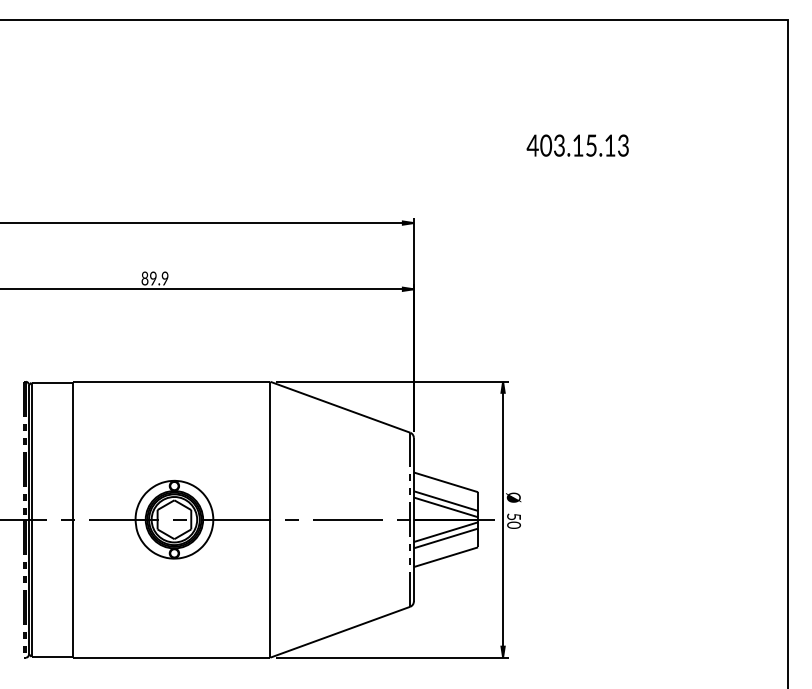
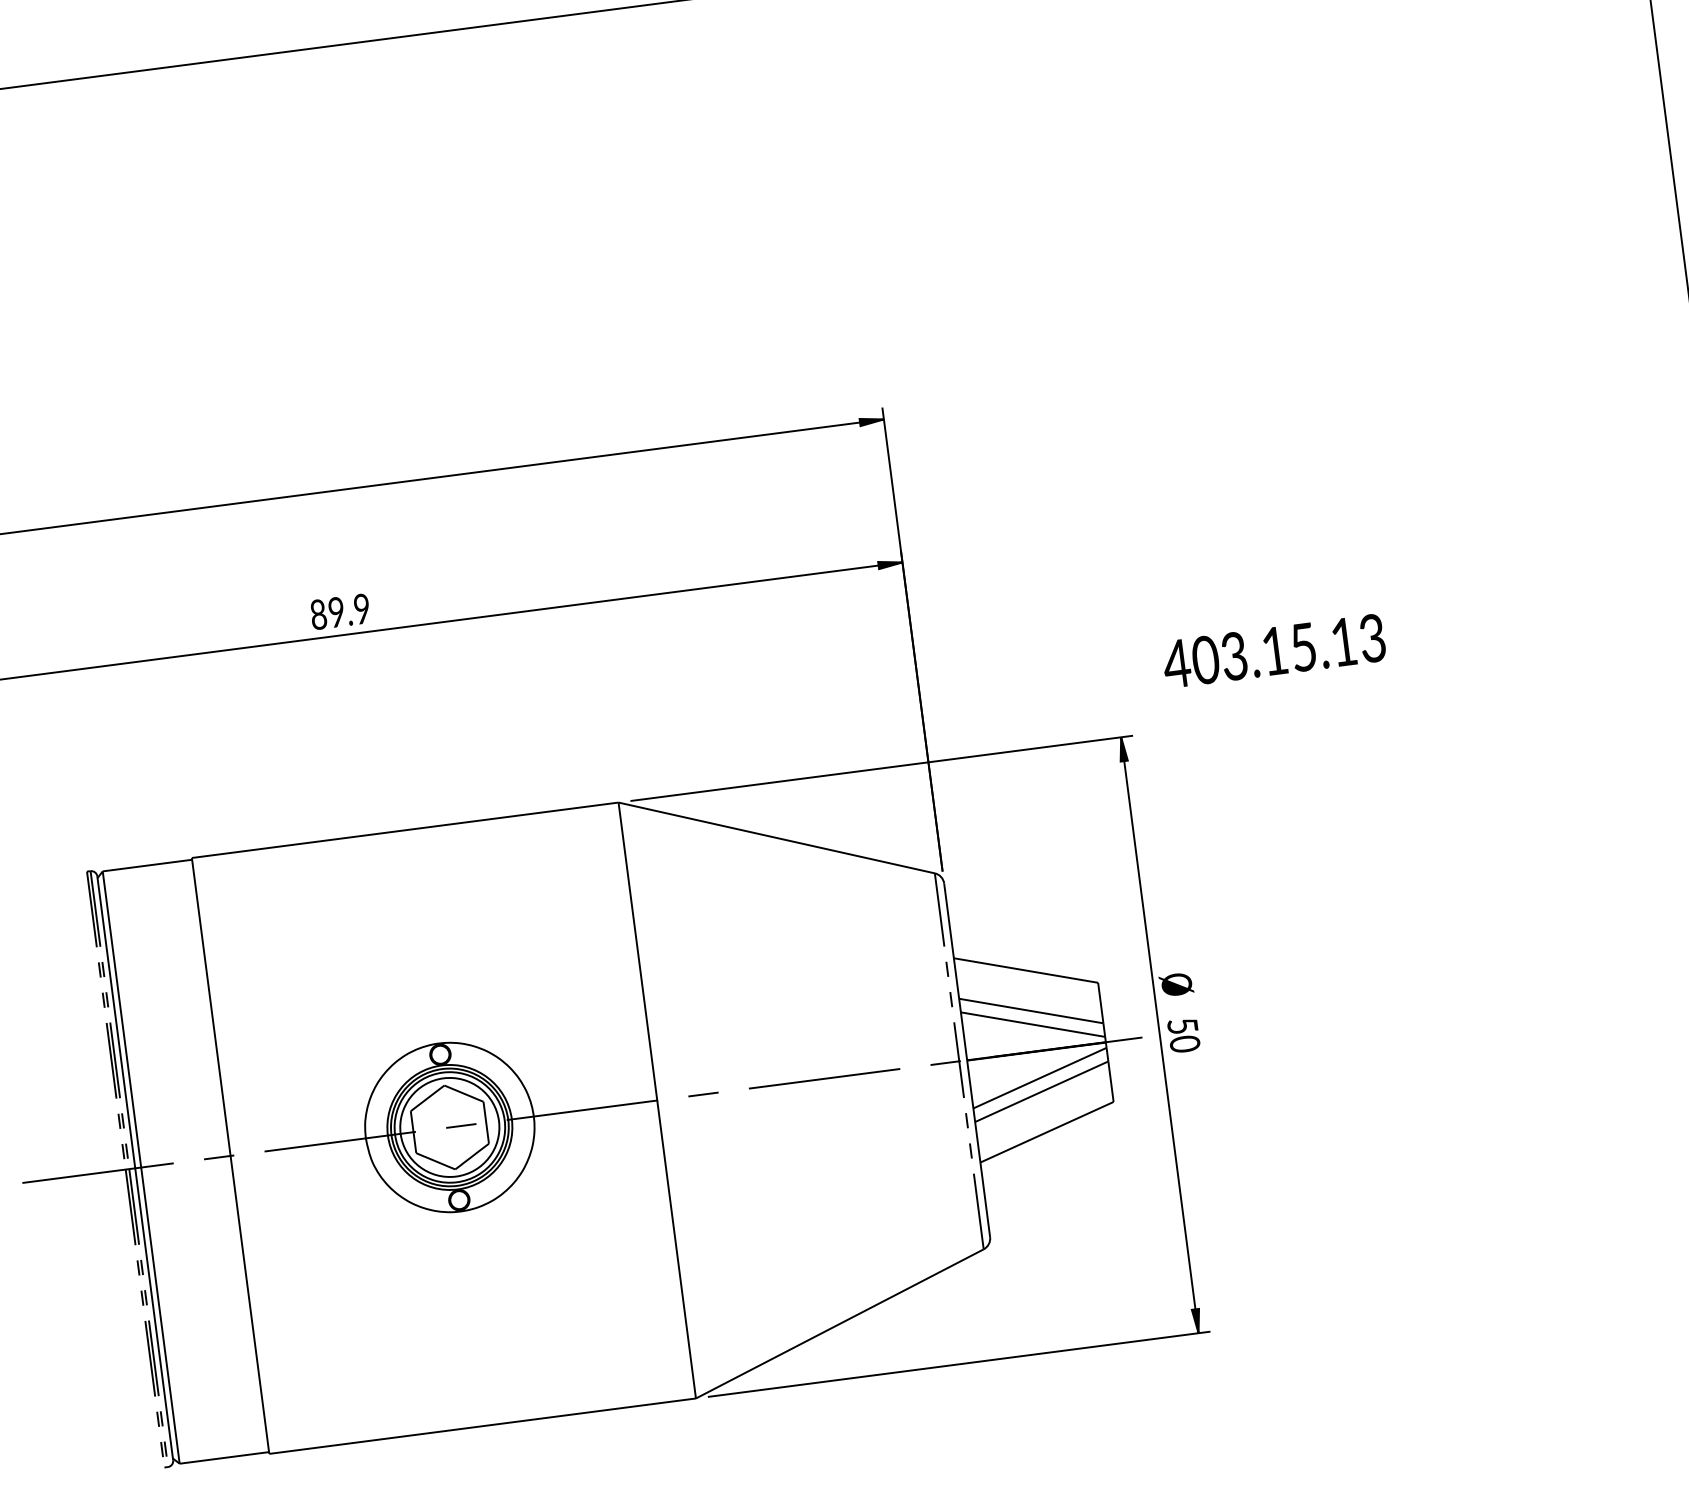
text: (577, 145) -> (1273, 650), moved

